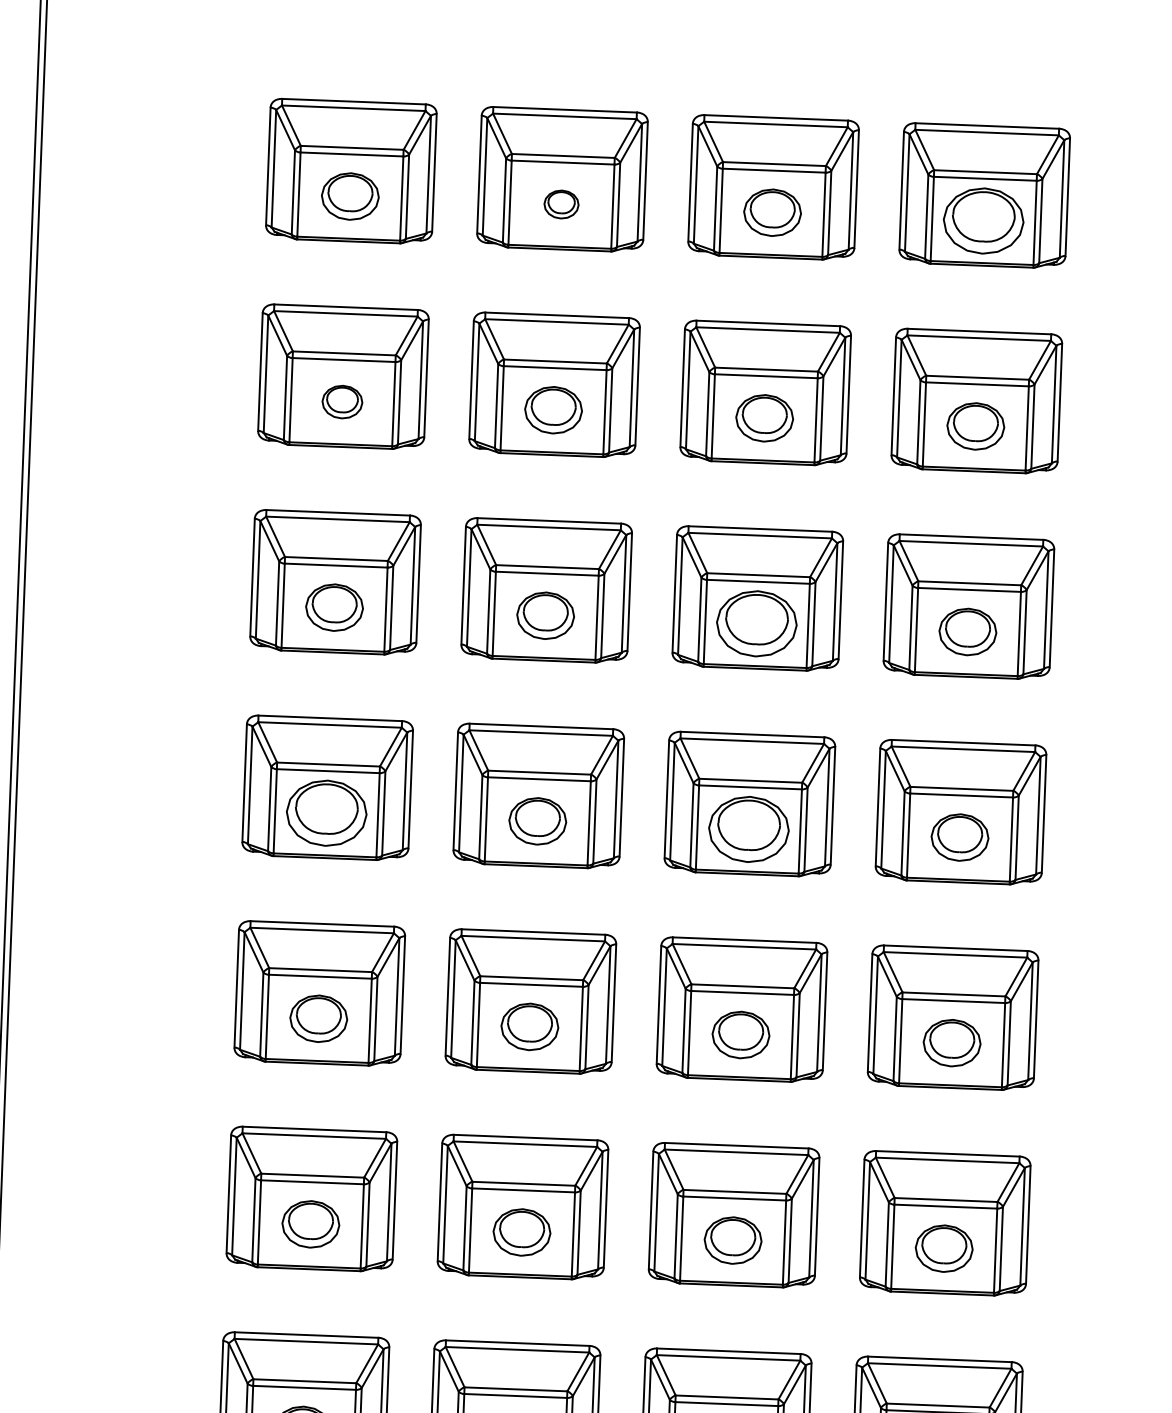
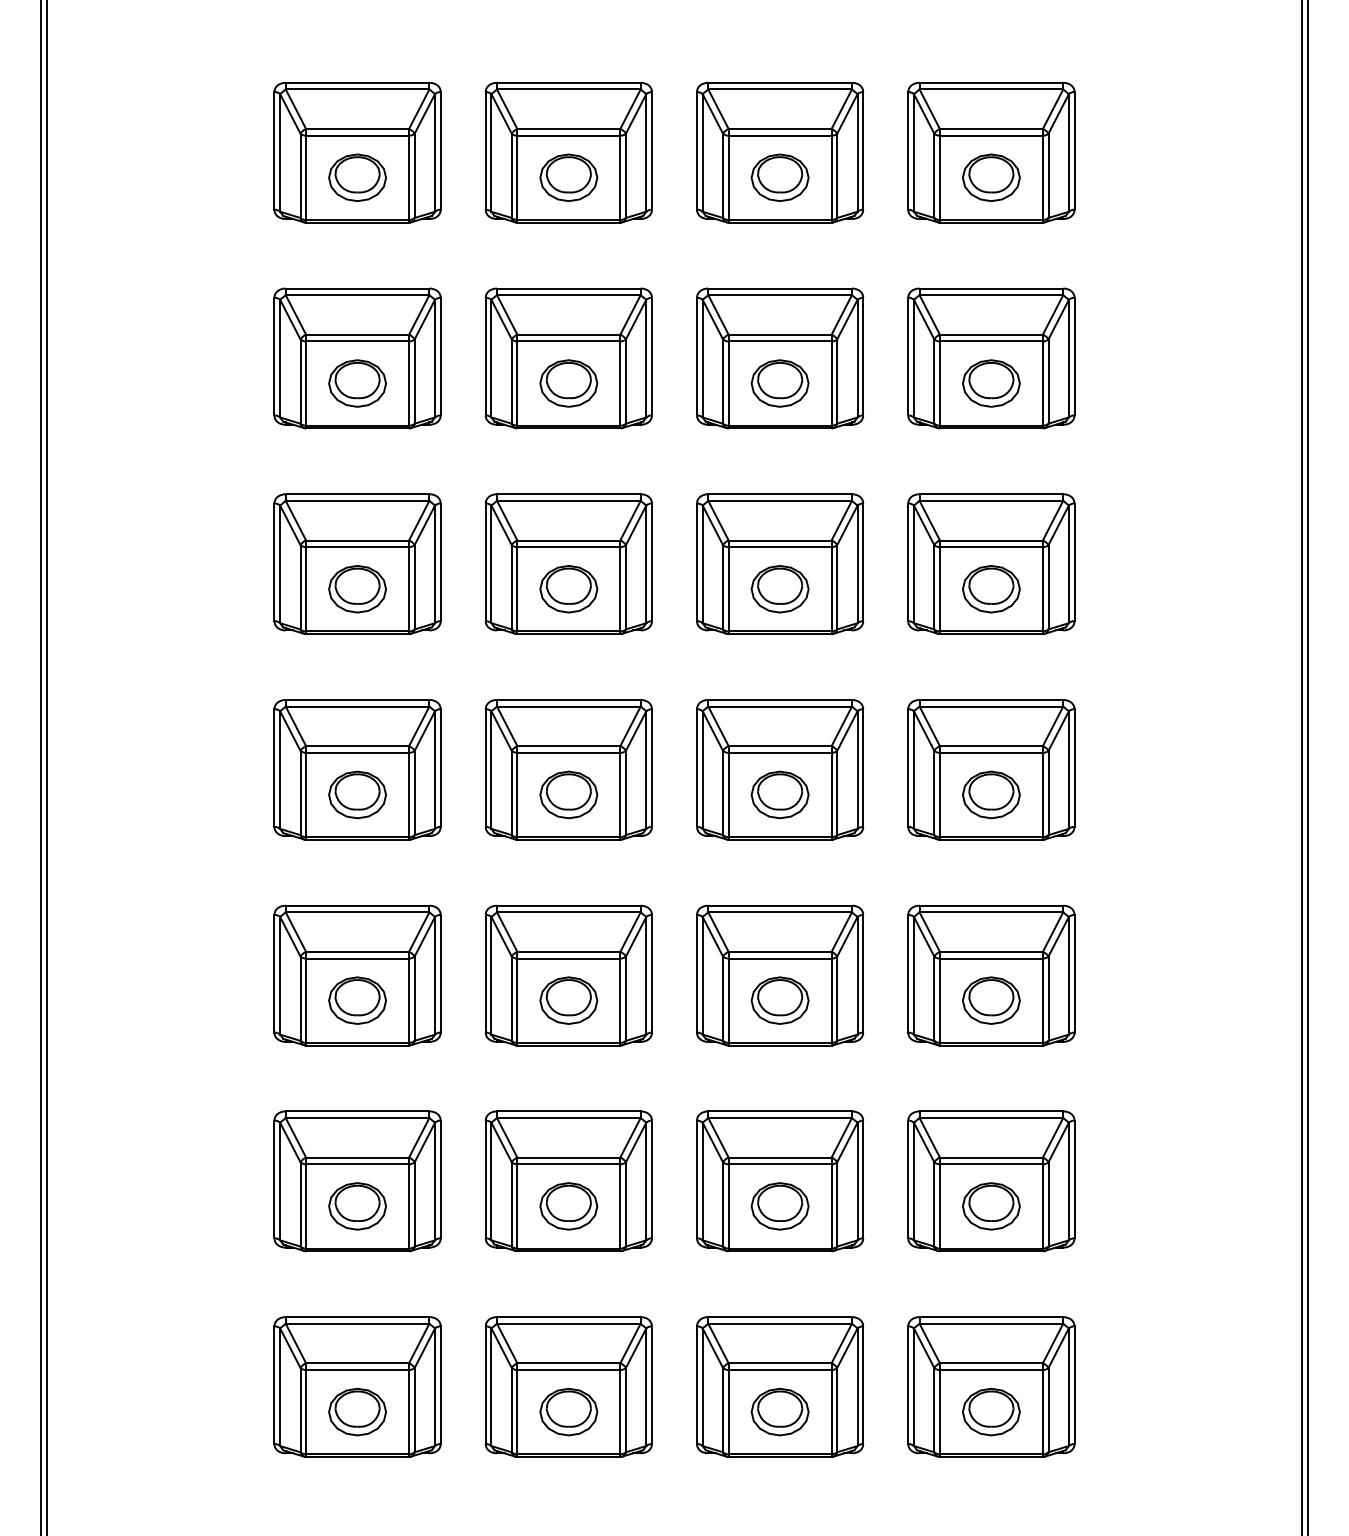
part: (561, 204) -> (568, 177), size x1.67
part: (983, 220) -> (991, 177), size x0.71
part: (342, 402) -> (357, 383), size x1.43
part: (756, 624) -> (779, 589), size x0.71
part: (326, 812) -> (357, 794), size x0.71
part: (748, 828) -> (779, 794), size x0.71

